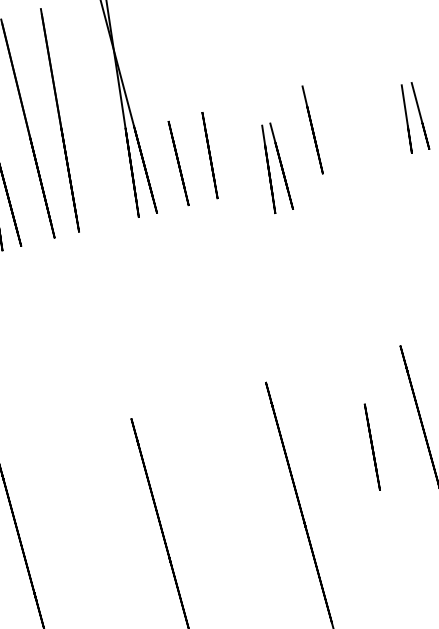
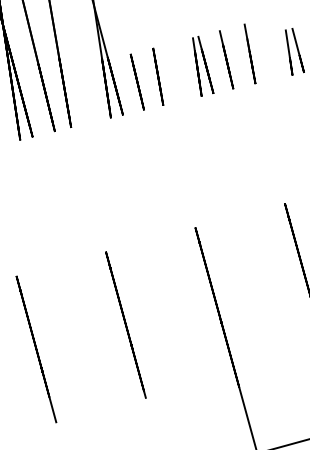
line: (347, 120) -> (249, 53), added
part: (278, 167) -> (203, 65), moved
line: (372, 446) -> (266, 270), removed

